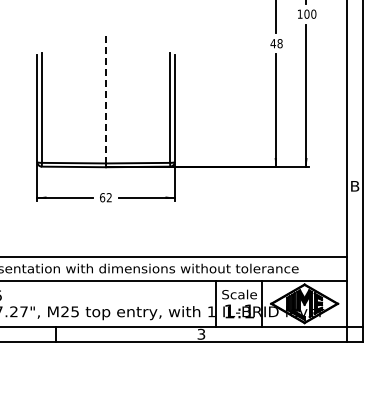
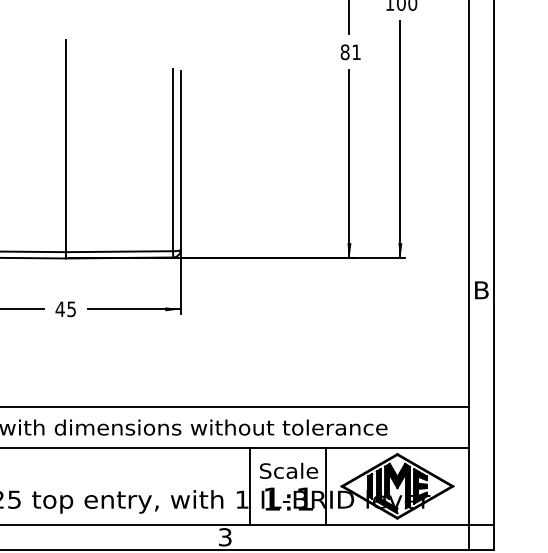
text: (276, 43) -> (350, 52), 48 -> 81
line: (106, 99) -> (66, 145), dashed -> solid
text: (105, 197) -> (65, 308), 62 -> 45

